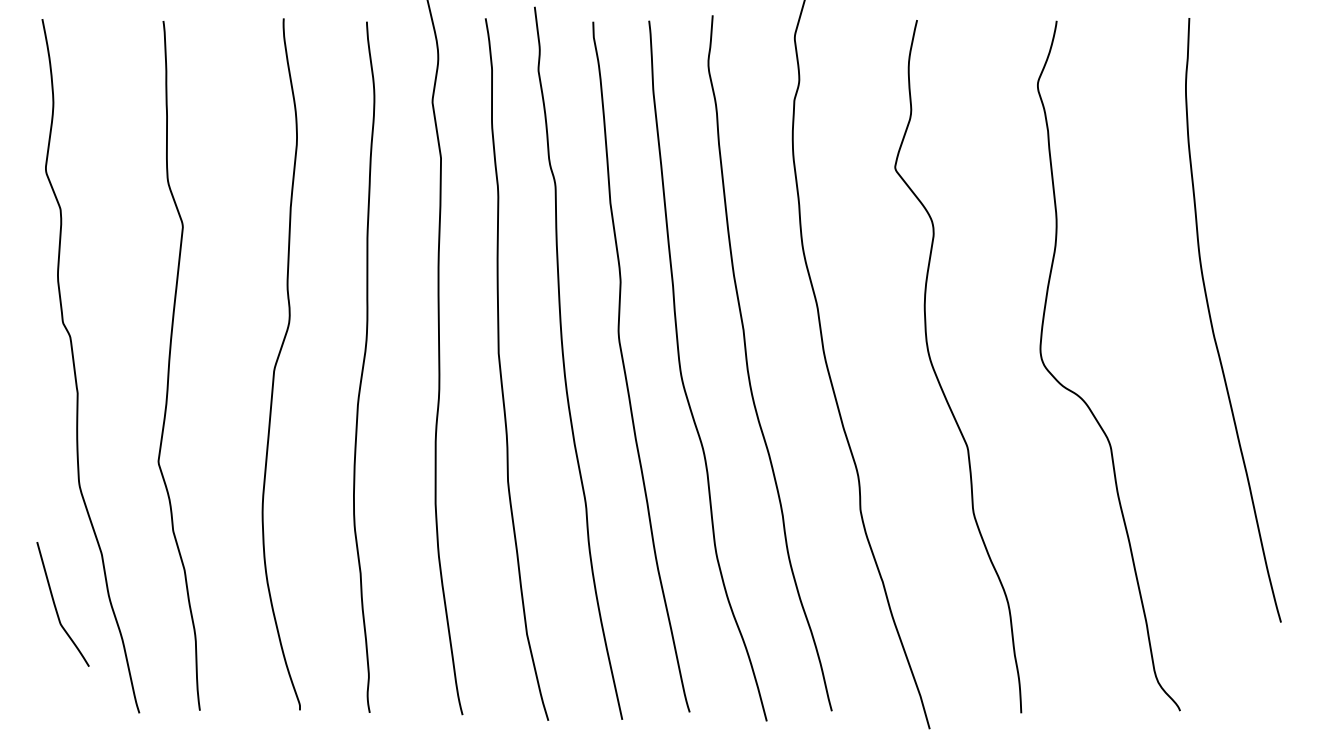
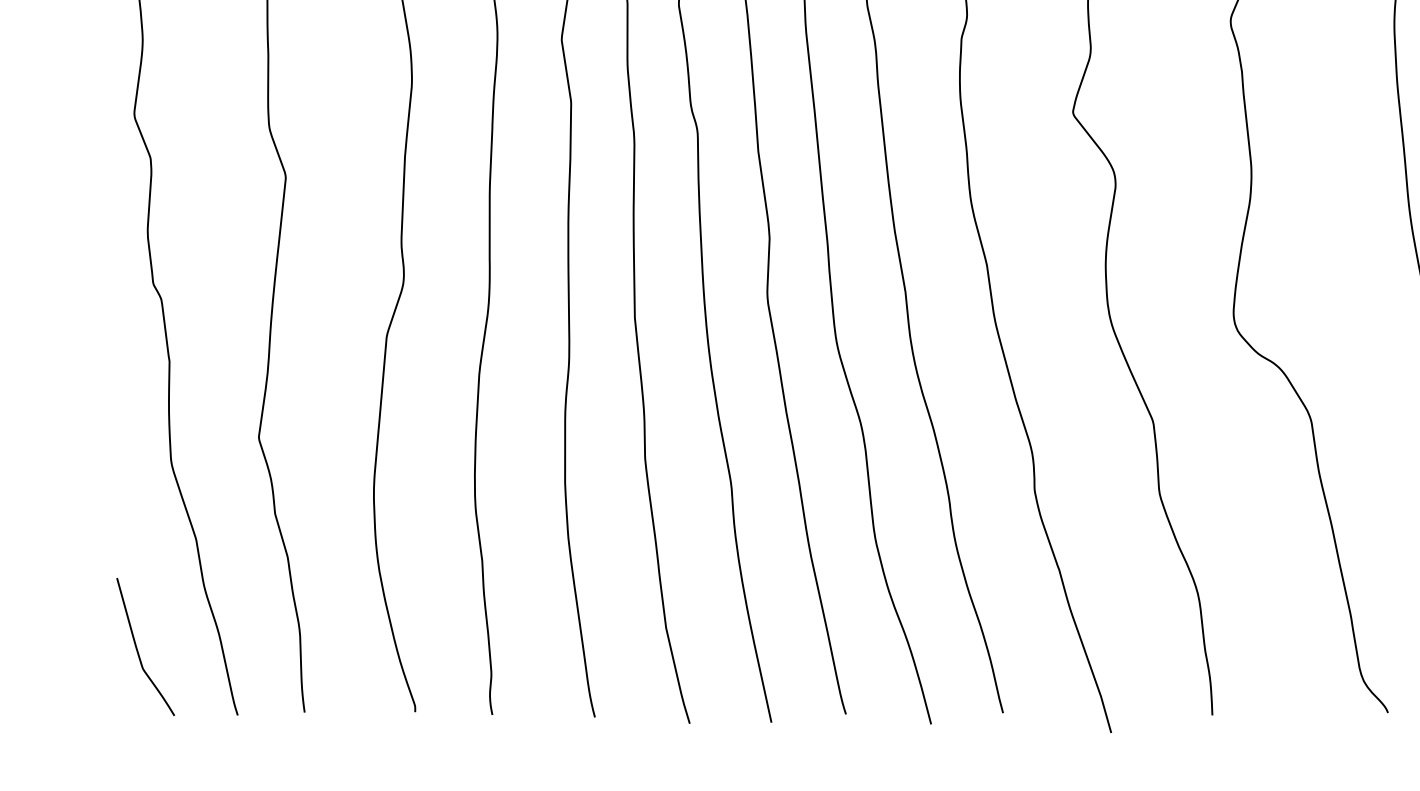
curve: (56, 606) -> (138, 649), moved

